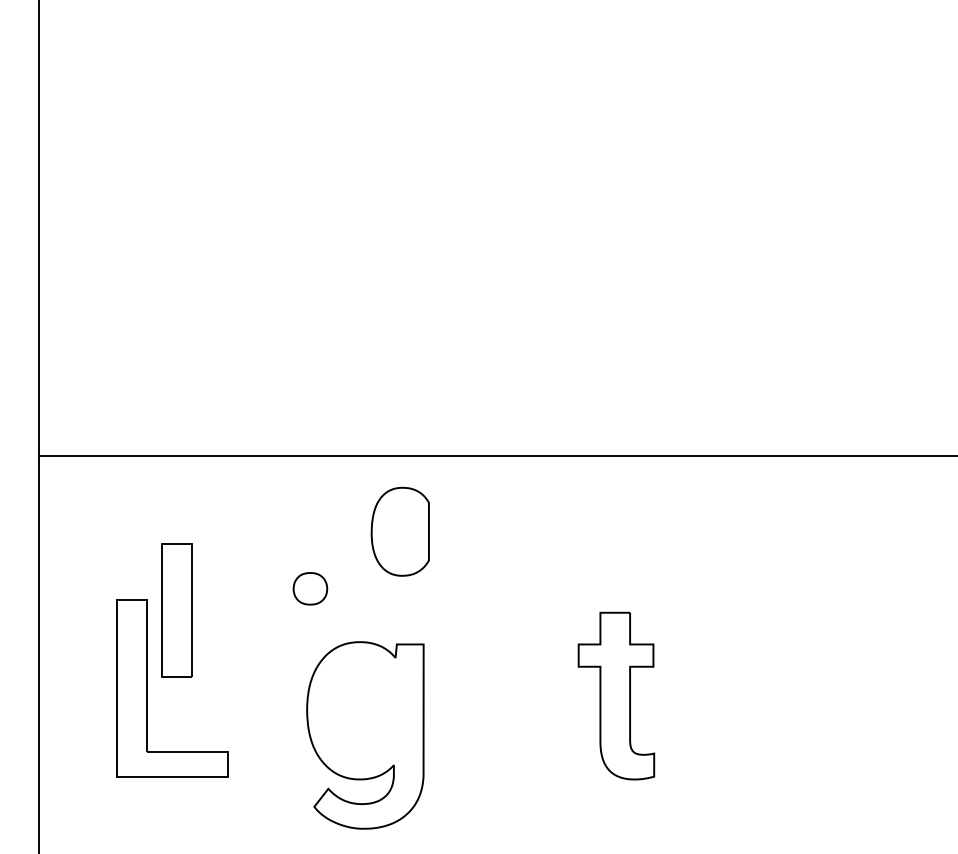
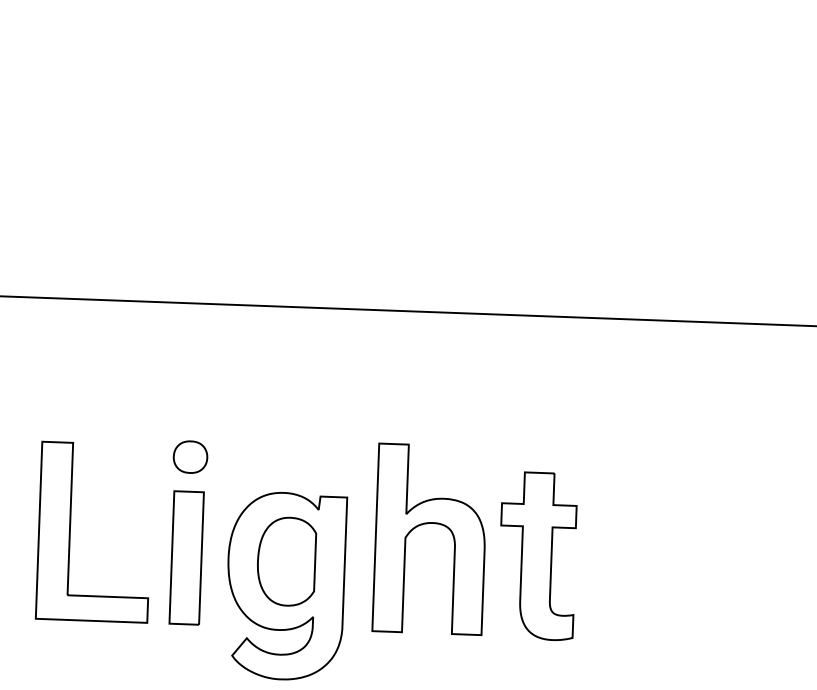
part: (399, 531) -> (285, 561), moved
part: (310, 588) -> (190, 456), moved
part: (176, 610) -> (185, 557), moved
part: (504, 668) -> (427, 524), added

